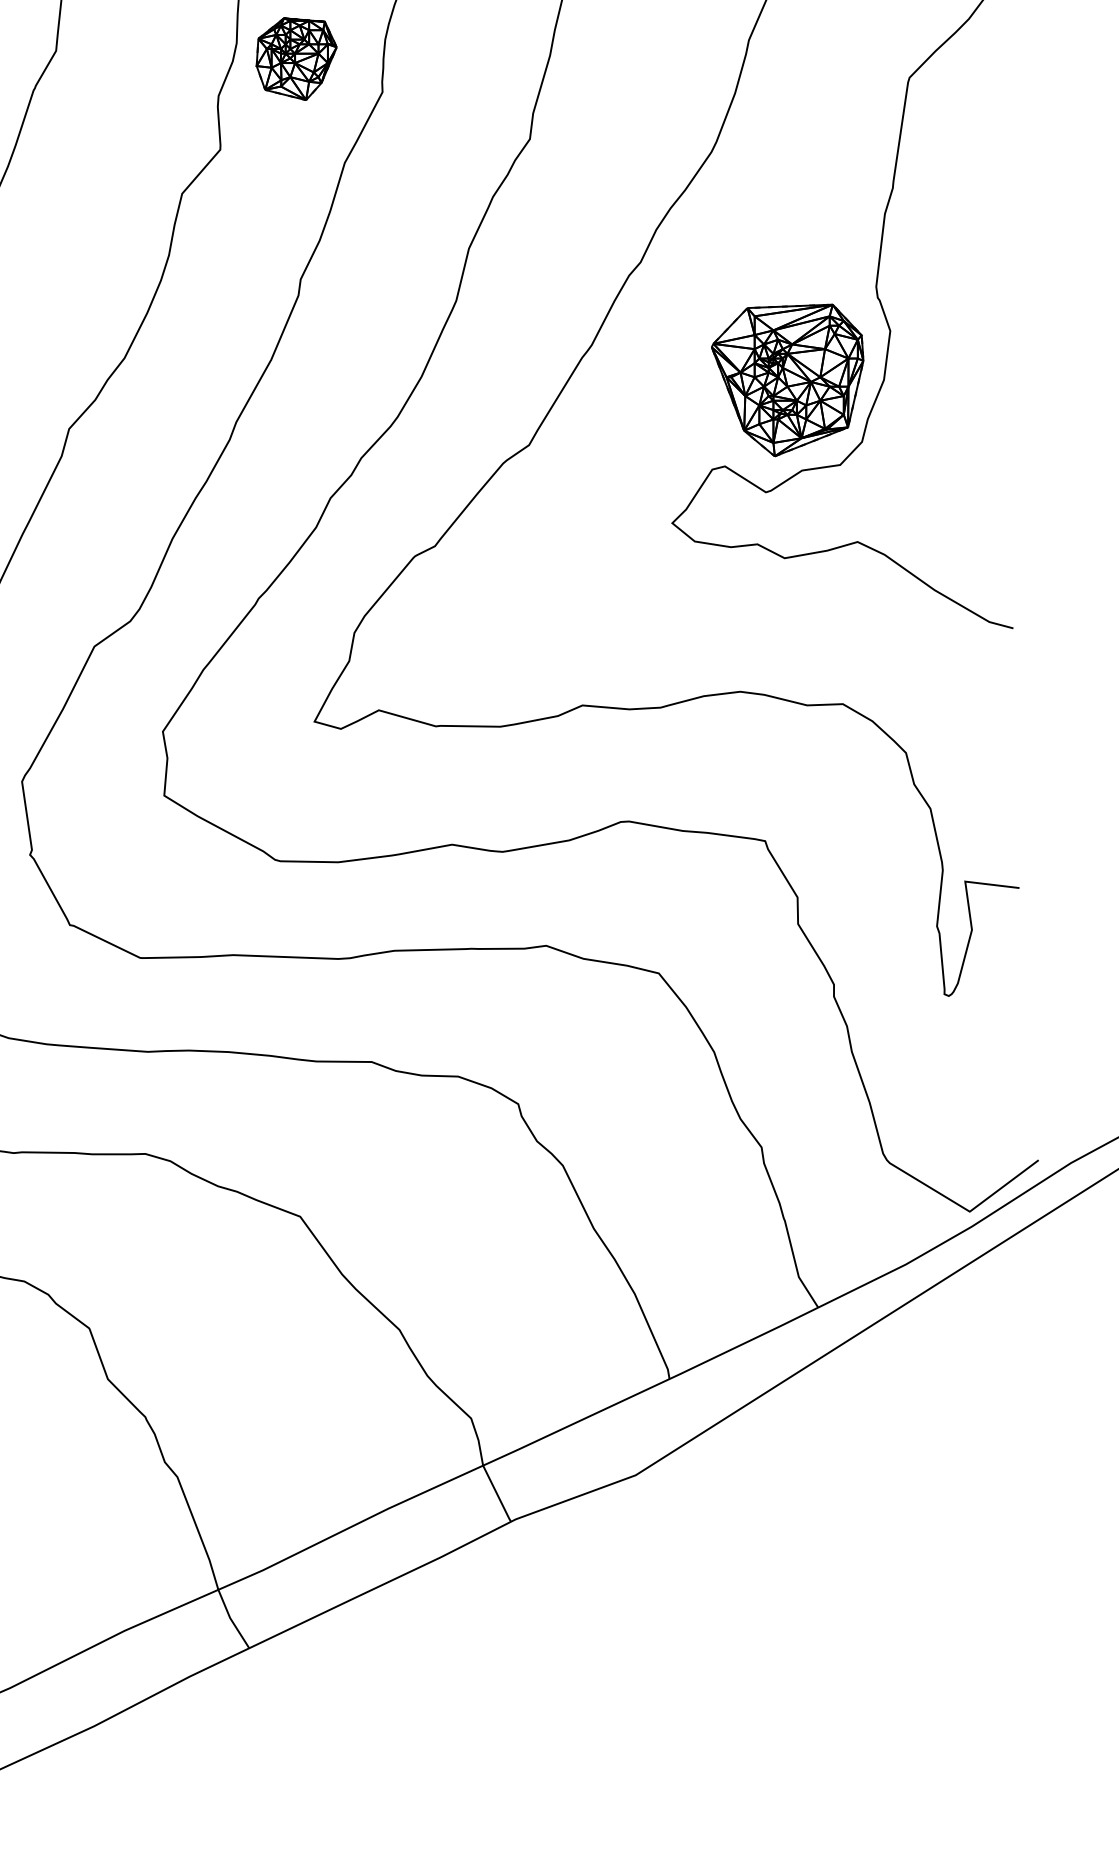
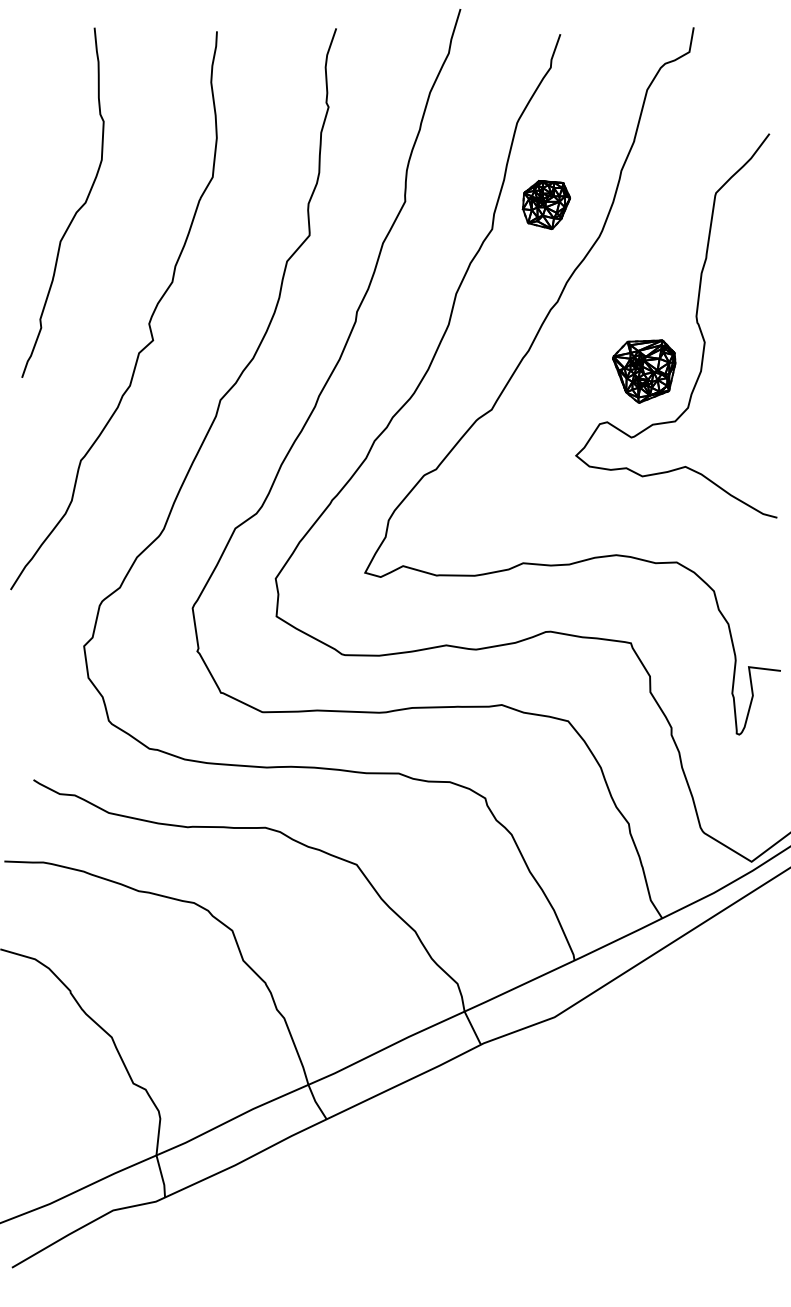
part: (294, 59) -> (545, 205), moved
part: (786, 380) -> (643, 371), size x0.7

